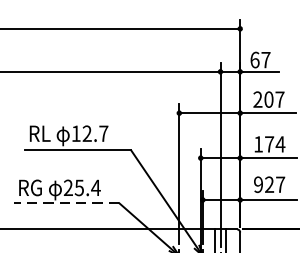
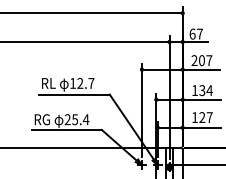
text: (269, 144) -> (202, 90), 174 -> 134
text: (257, 184) -> (194, 117), 927 -> 127
line: (66, 202) -> (66, 129), dashed -> solid

